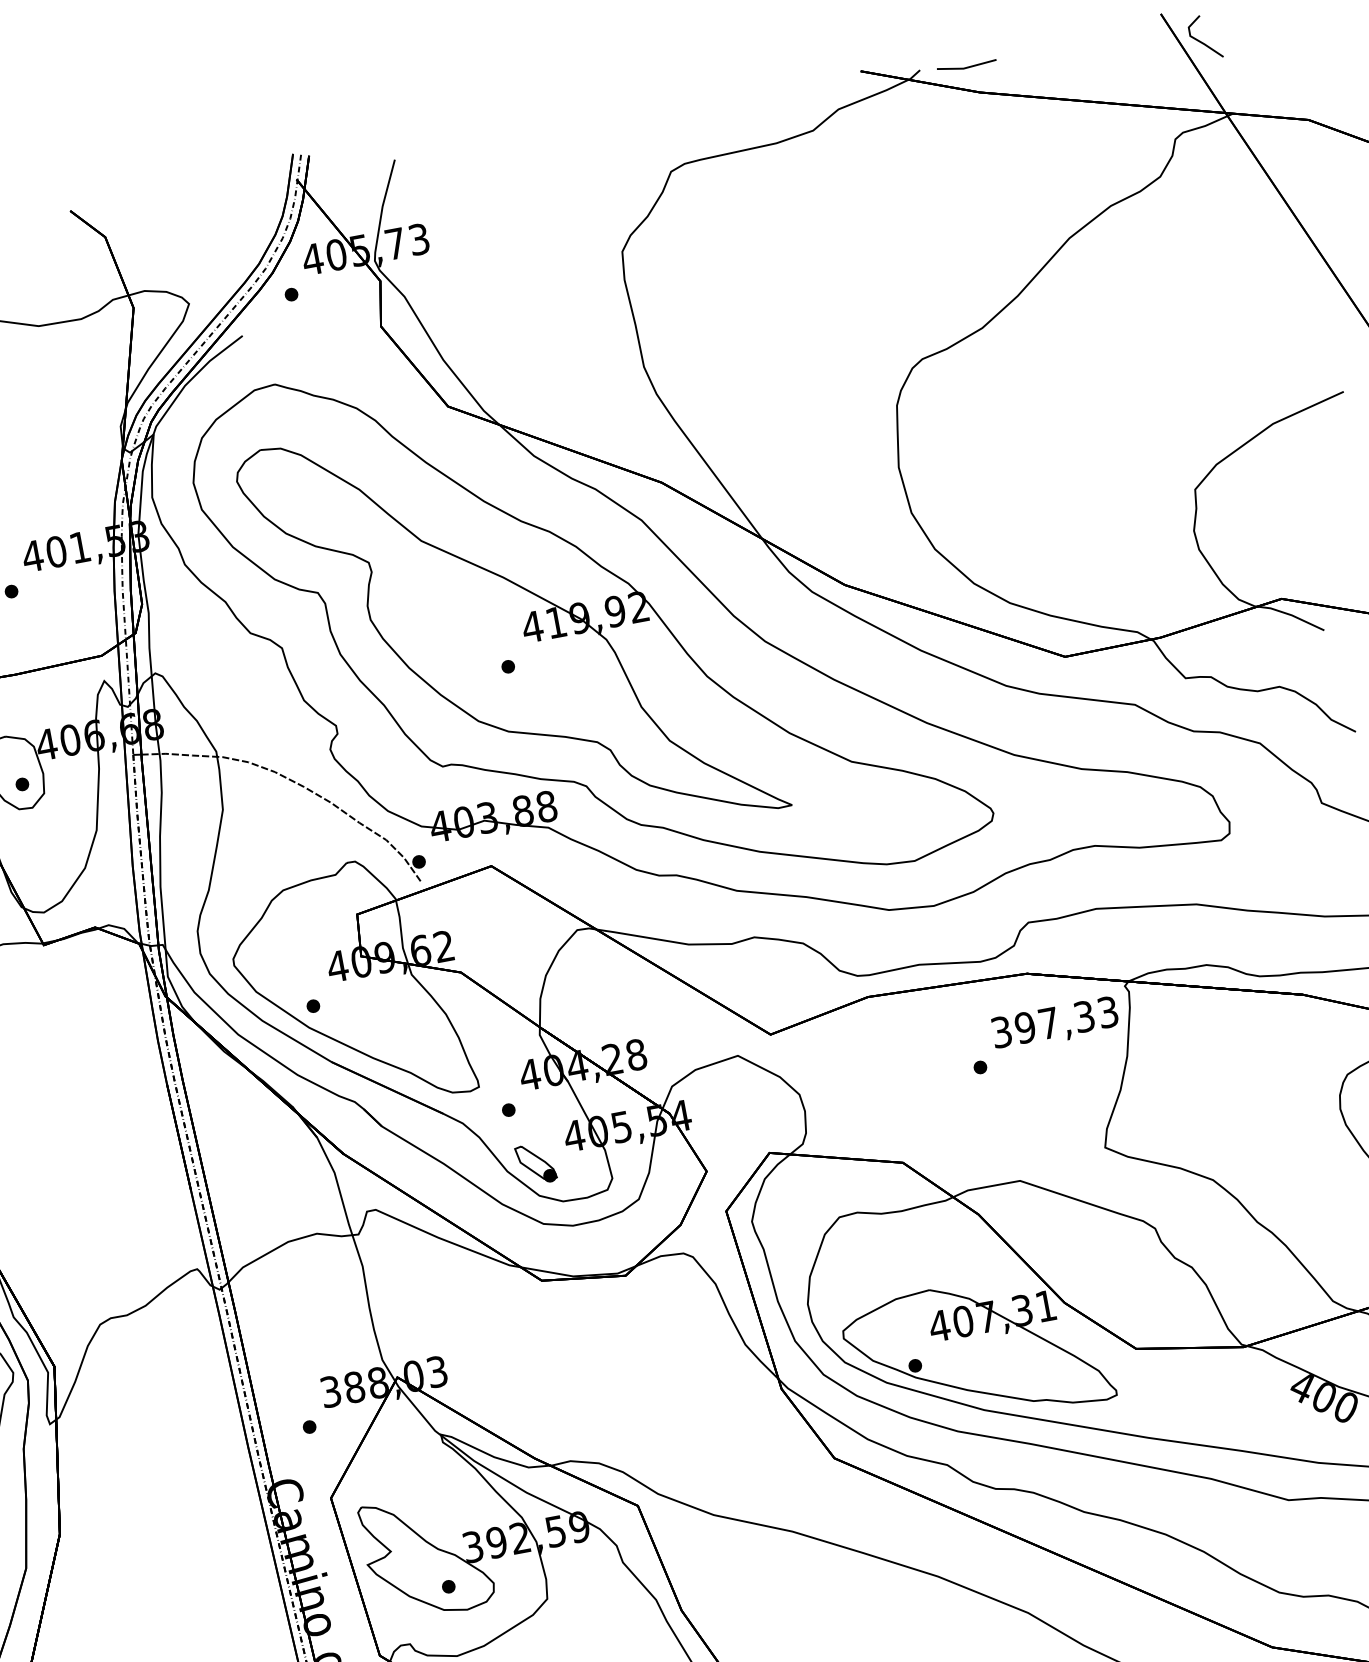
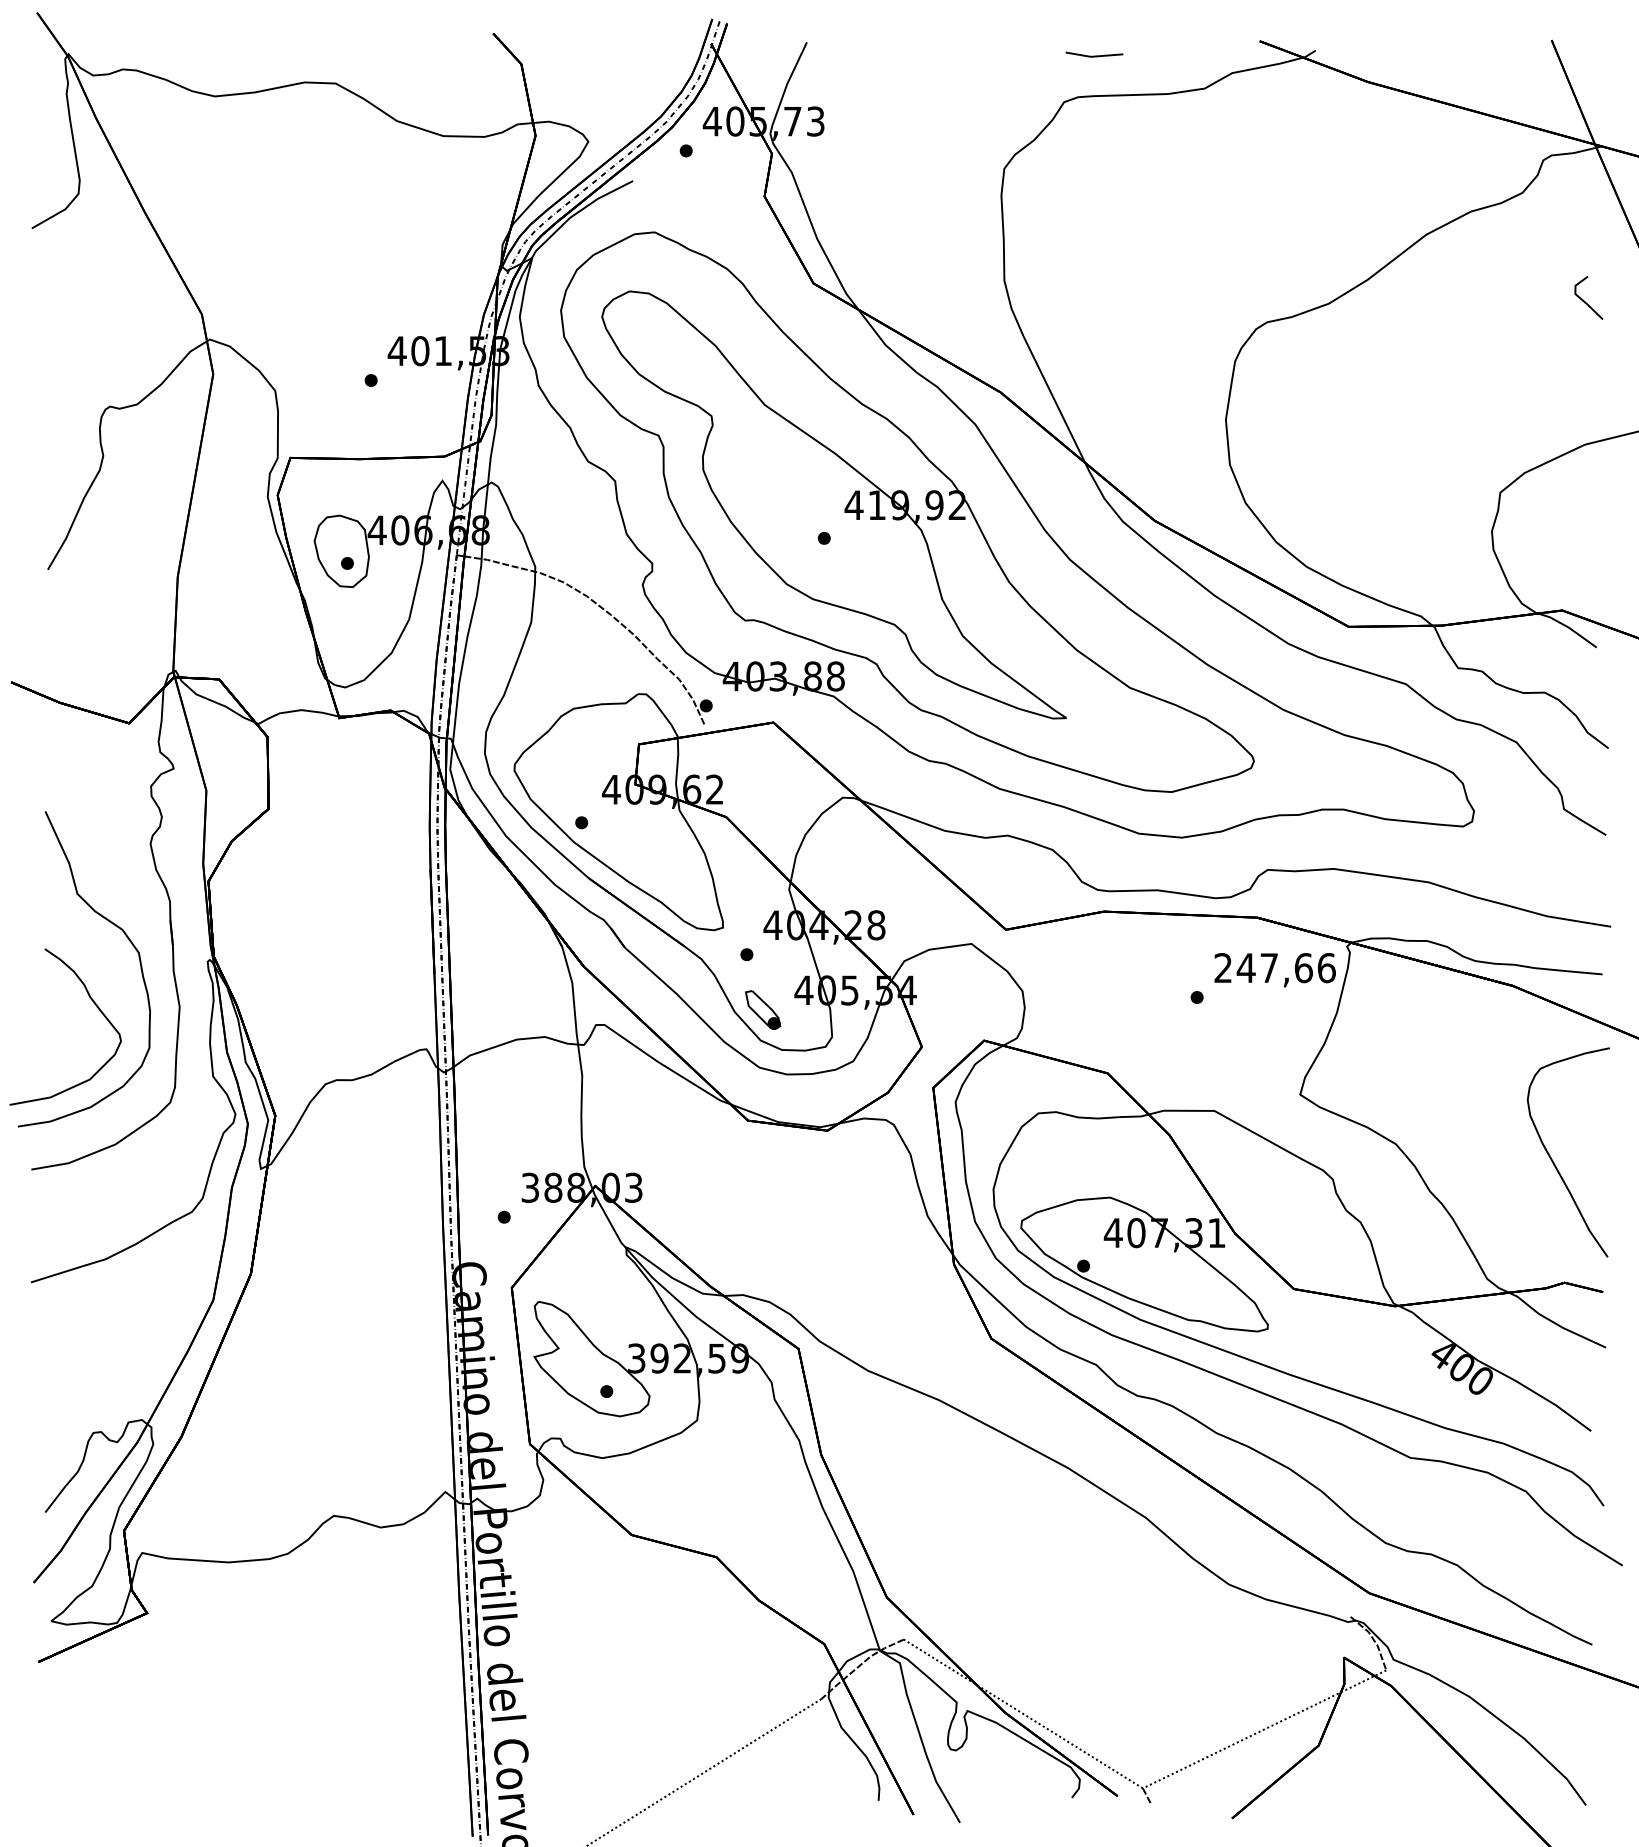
line: (1200, 40) -> (1584, 300), moved
line: (967, 66) -> (1094, 55), moved
text: (1054, 1022) -> (1274, 968), 397,33 -> 247,66

